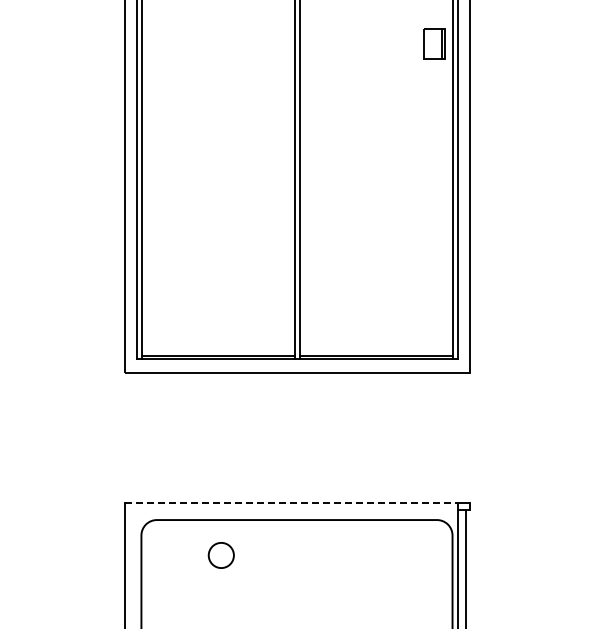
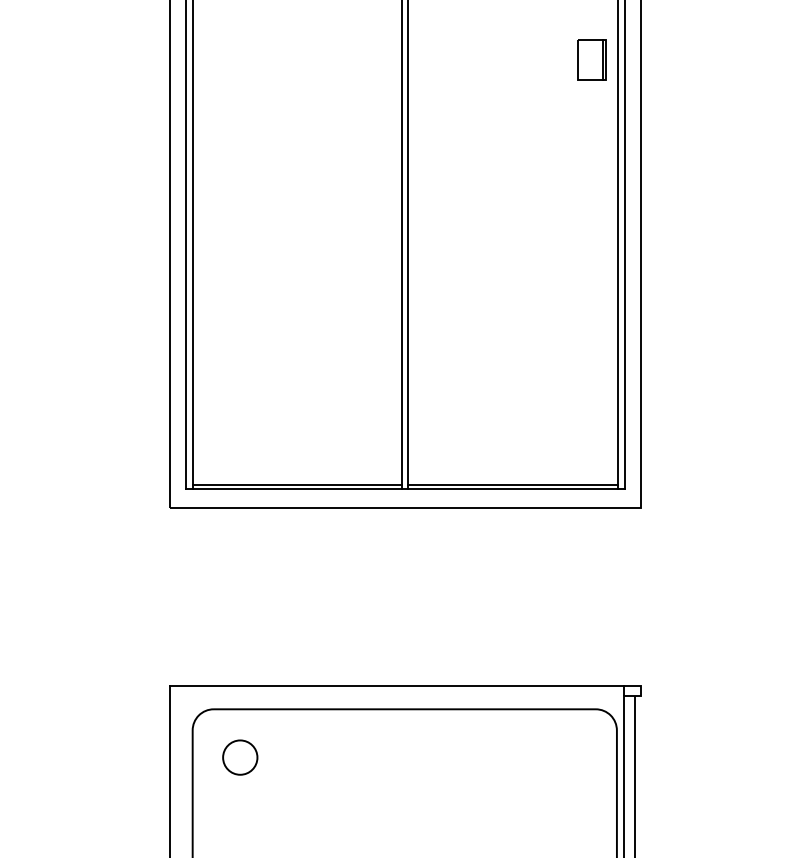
line: (291, 502) -> (397, 685), dashed -> solid
circle: (220, 555) -> (239, 757), moved

